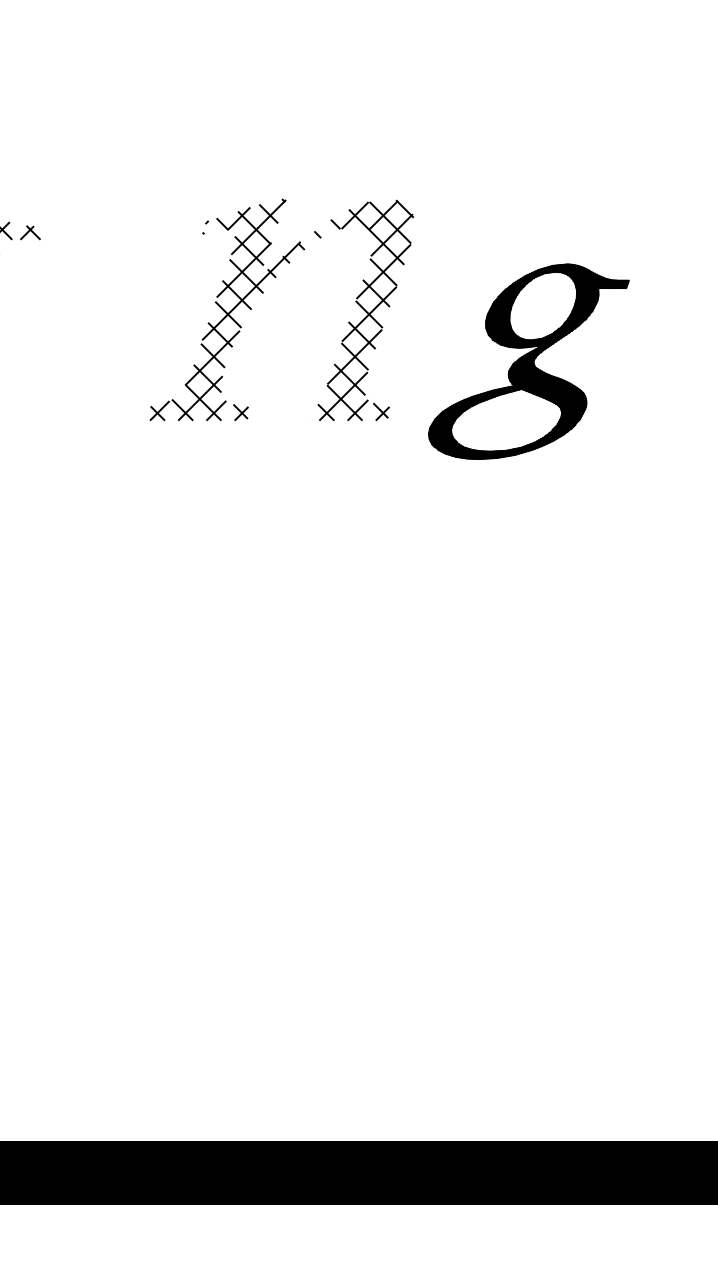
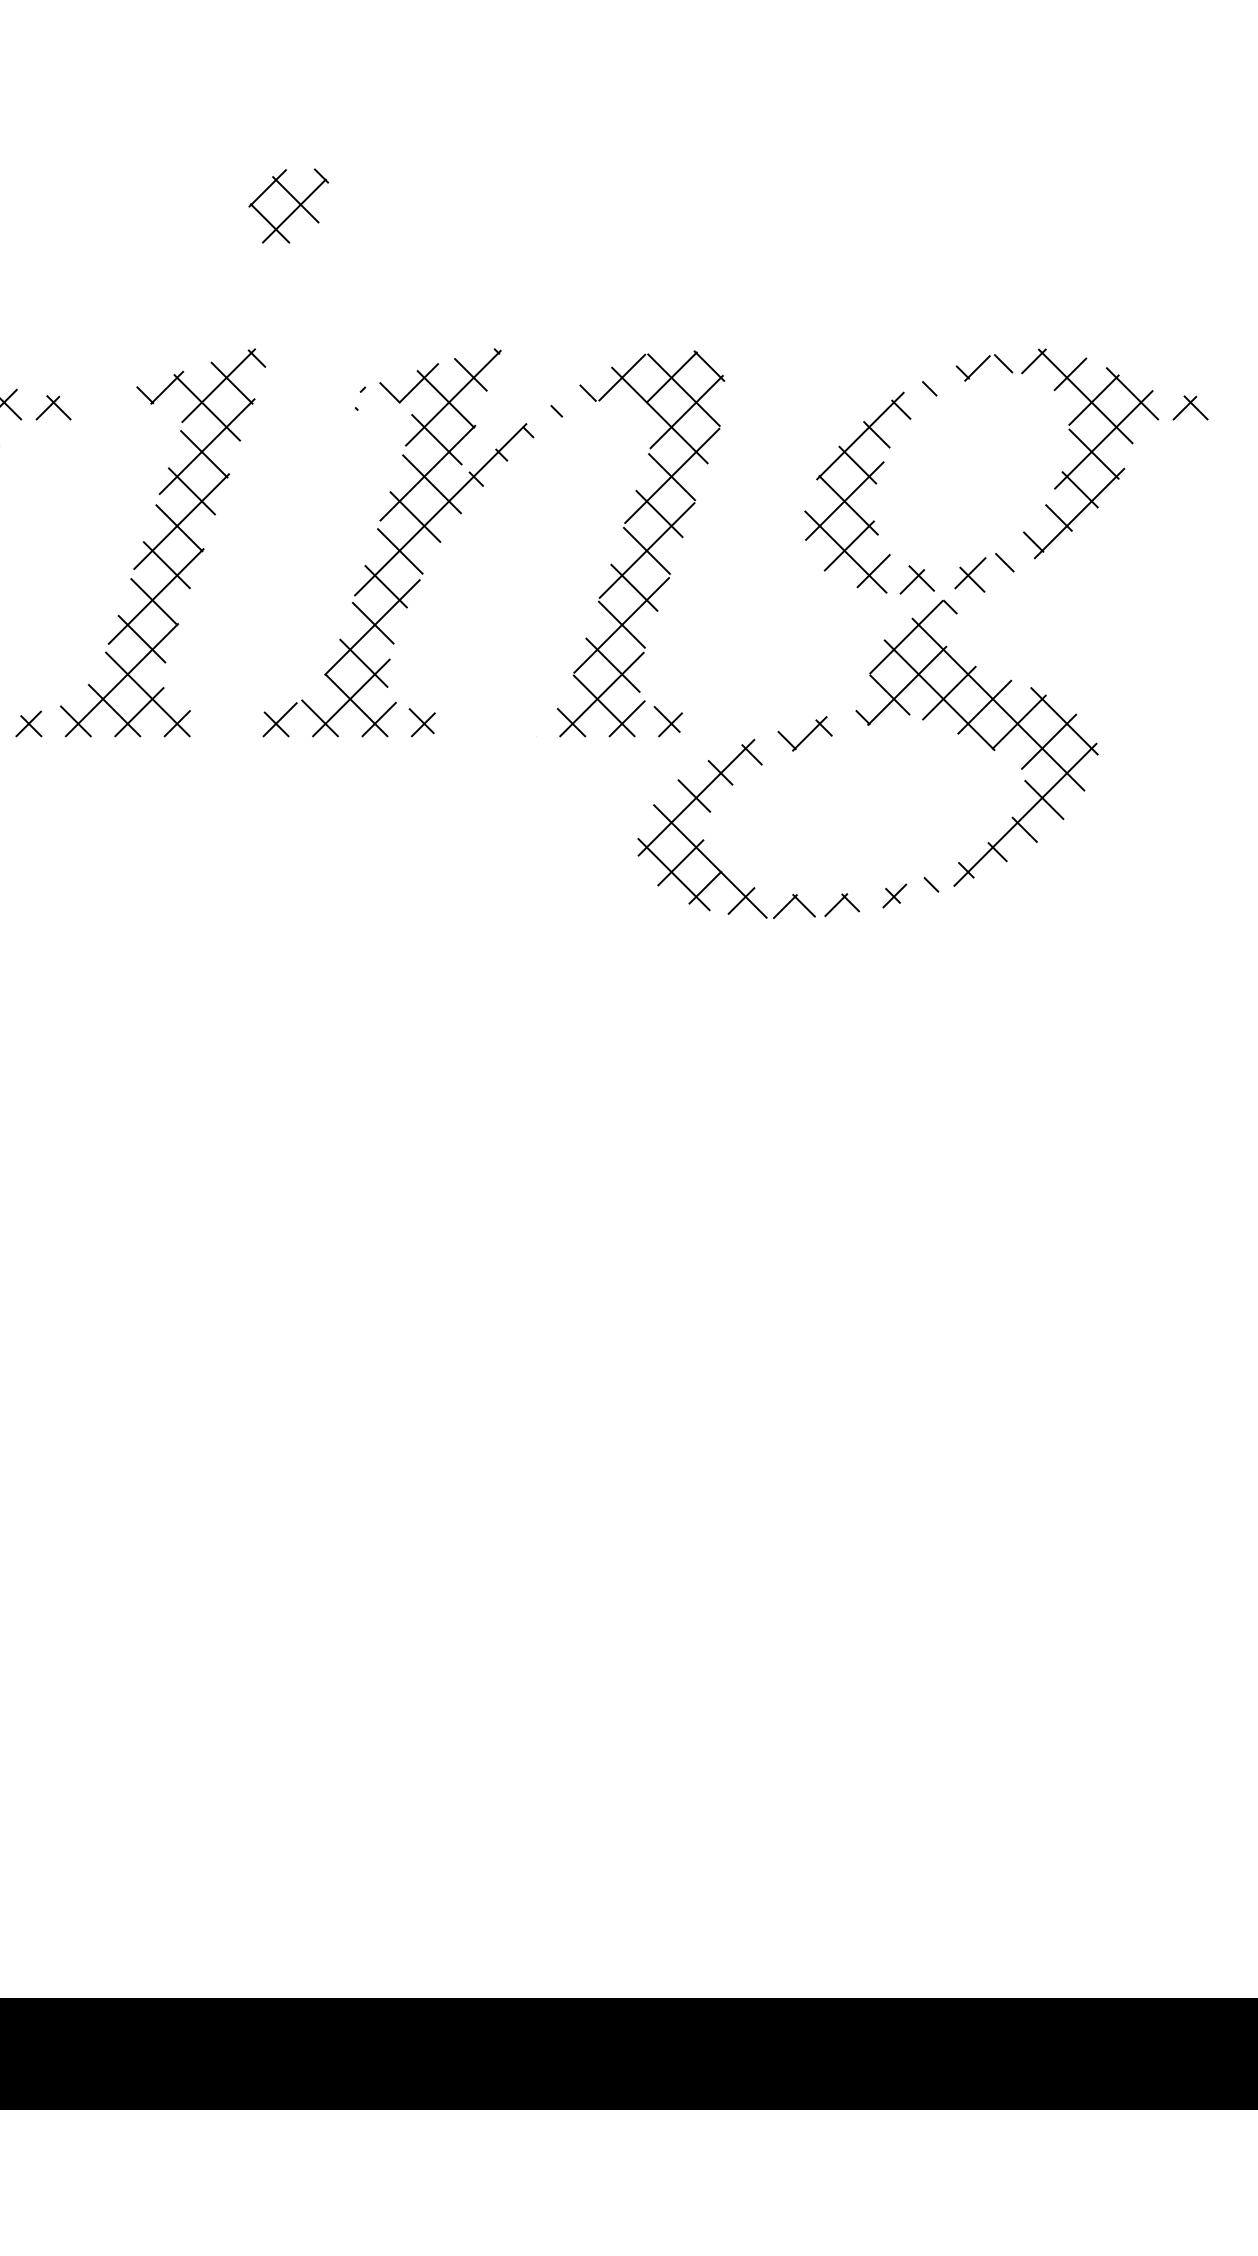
part: (164, 117) -> (288, 205), added
hatch: (79, 309) -> (139, 542), added
part: (526, 361) -> (922, 633), size x1.67

